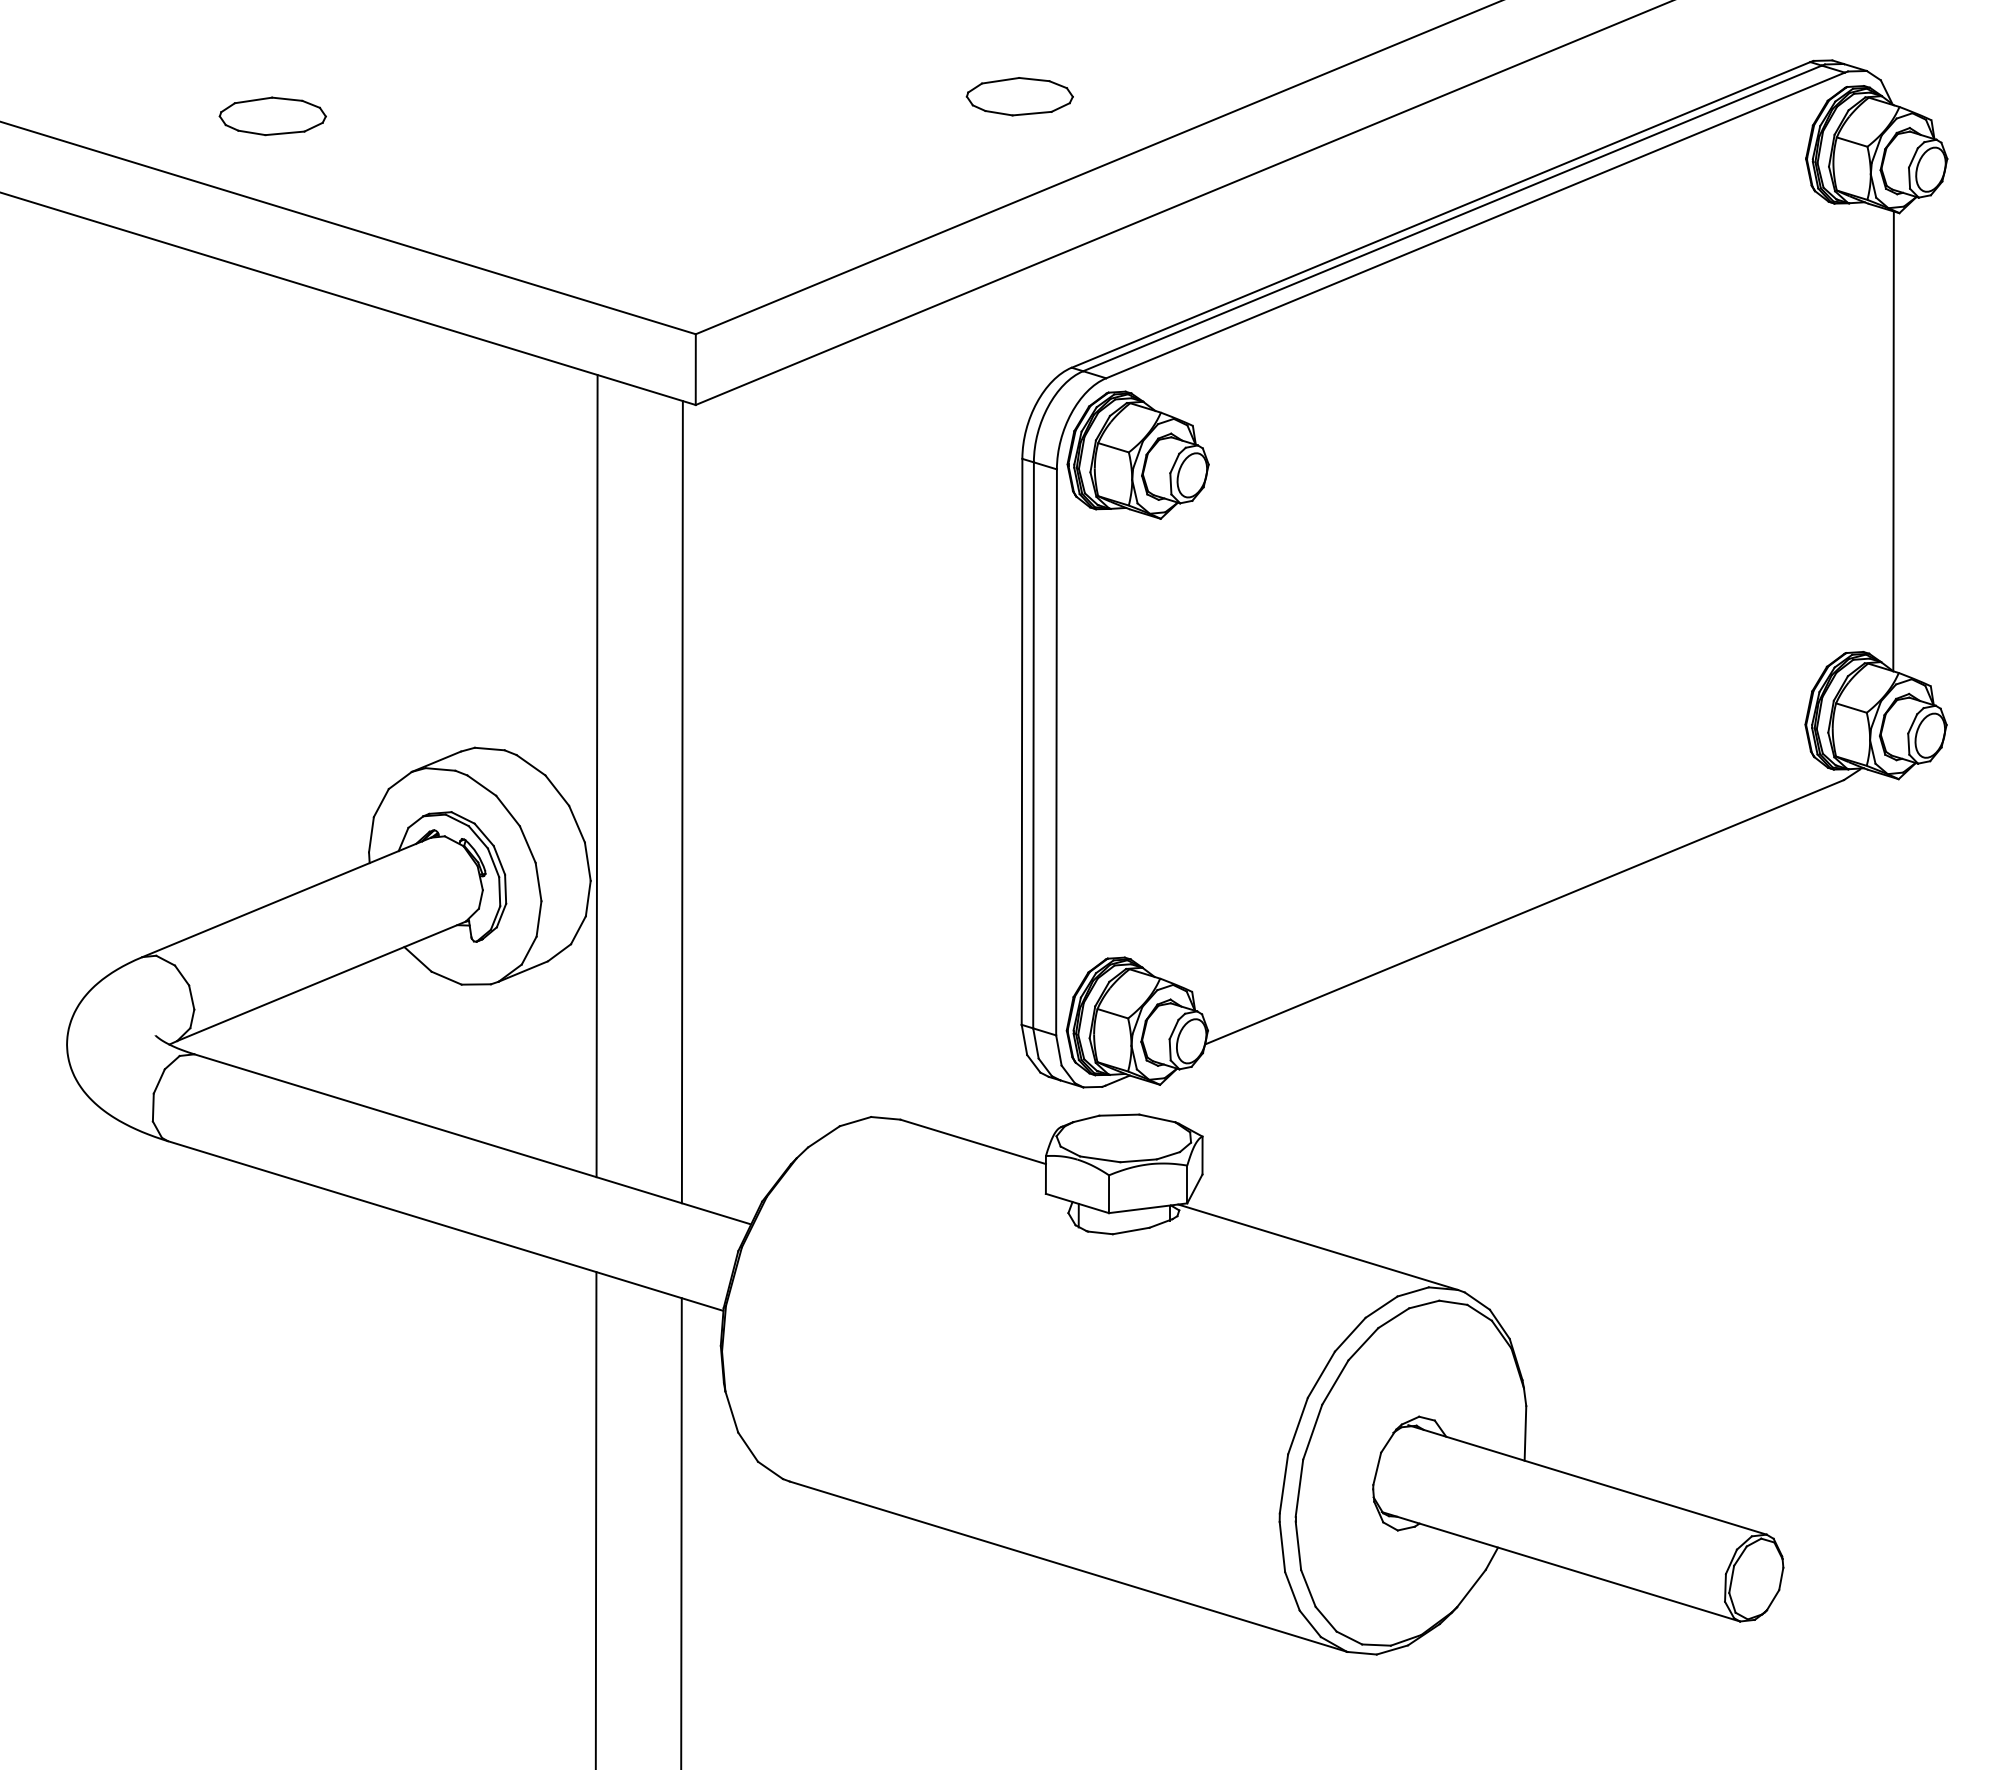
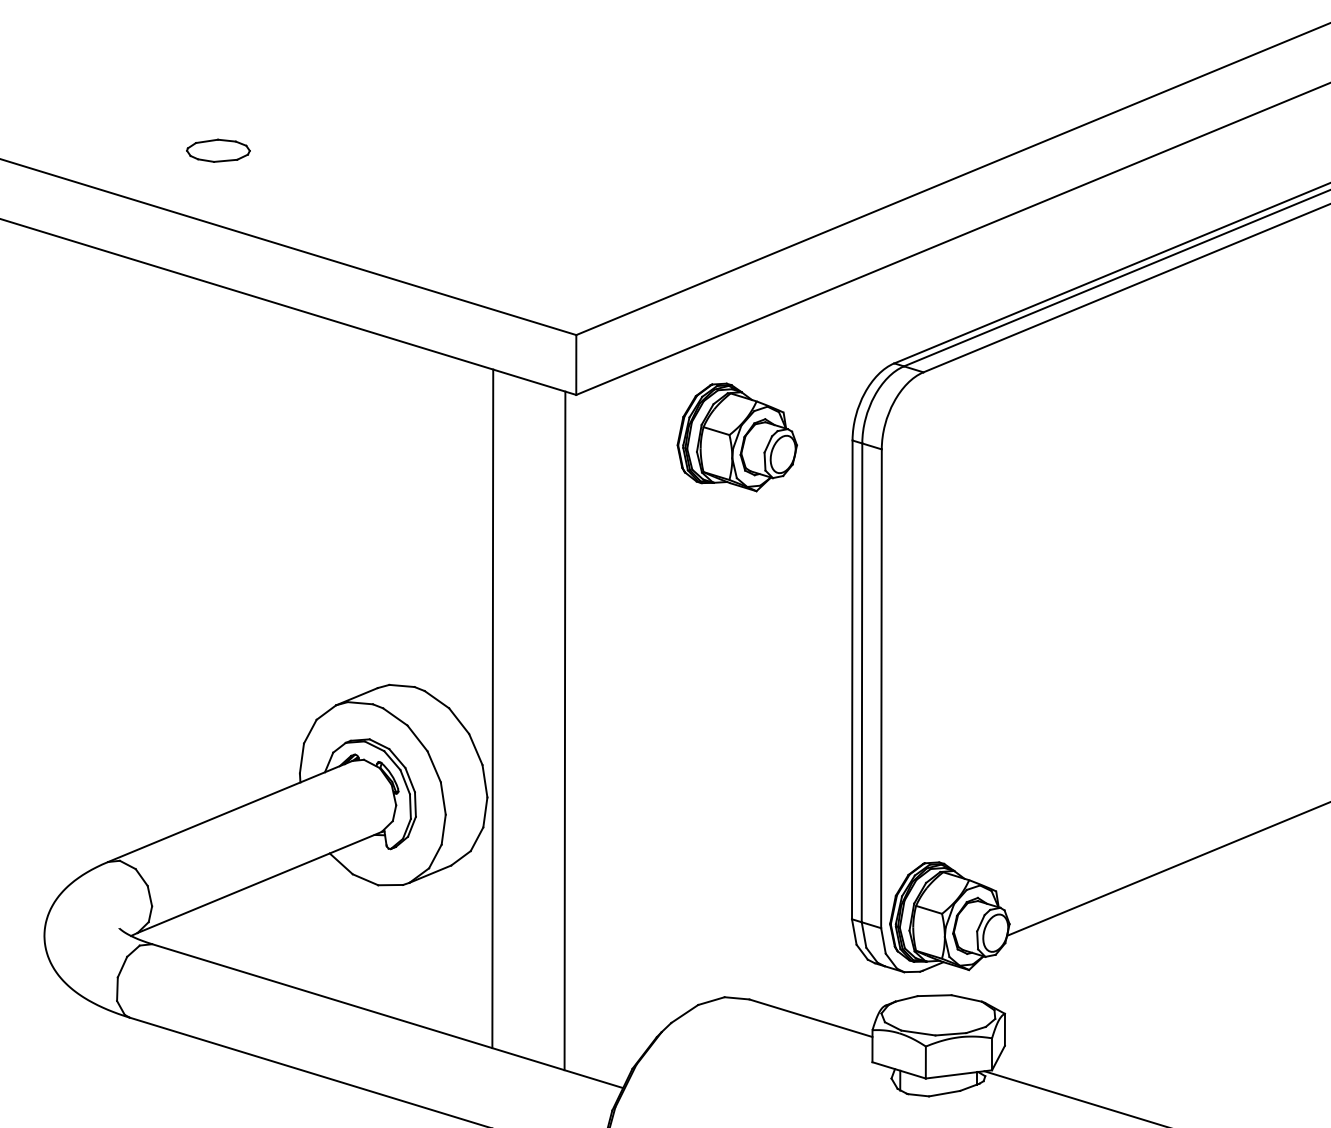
part: (1019, 96) -> (850, 133), removed
part: (272, 116) -> (218, 150), size x0.7
part: (1137, 454) -> (736, 436), moved

